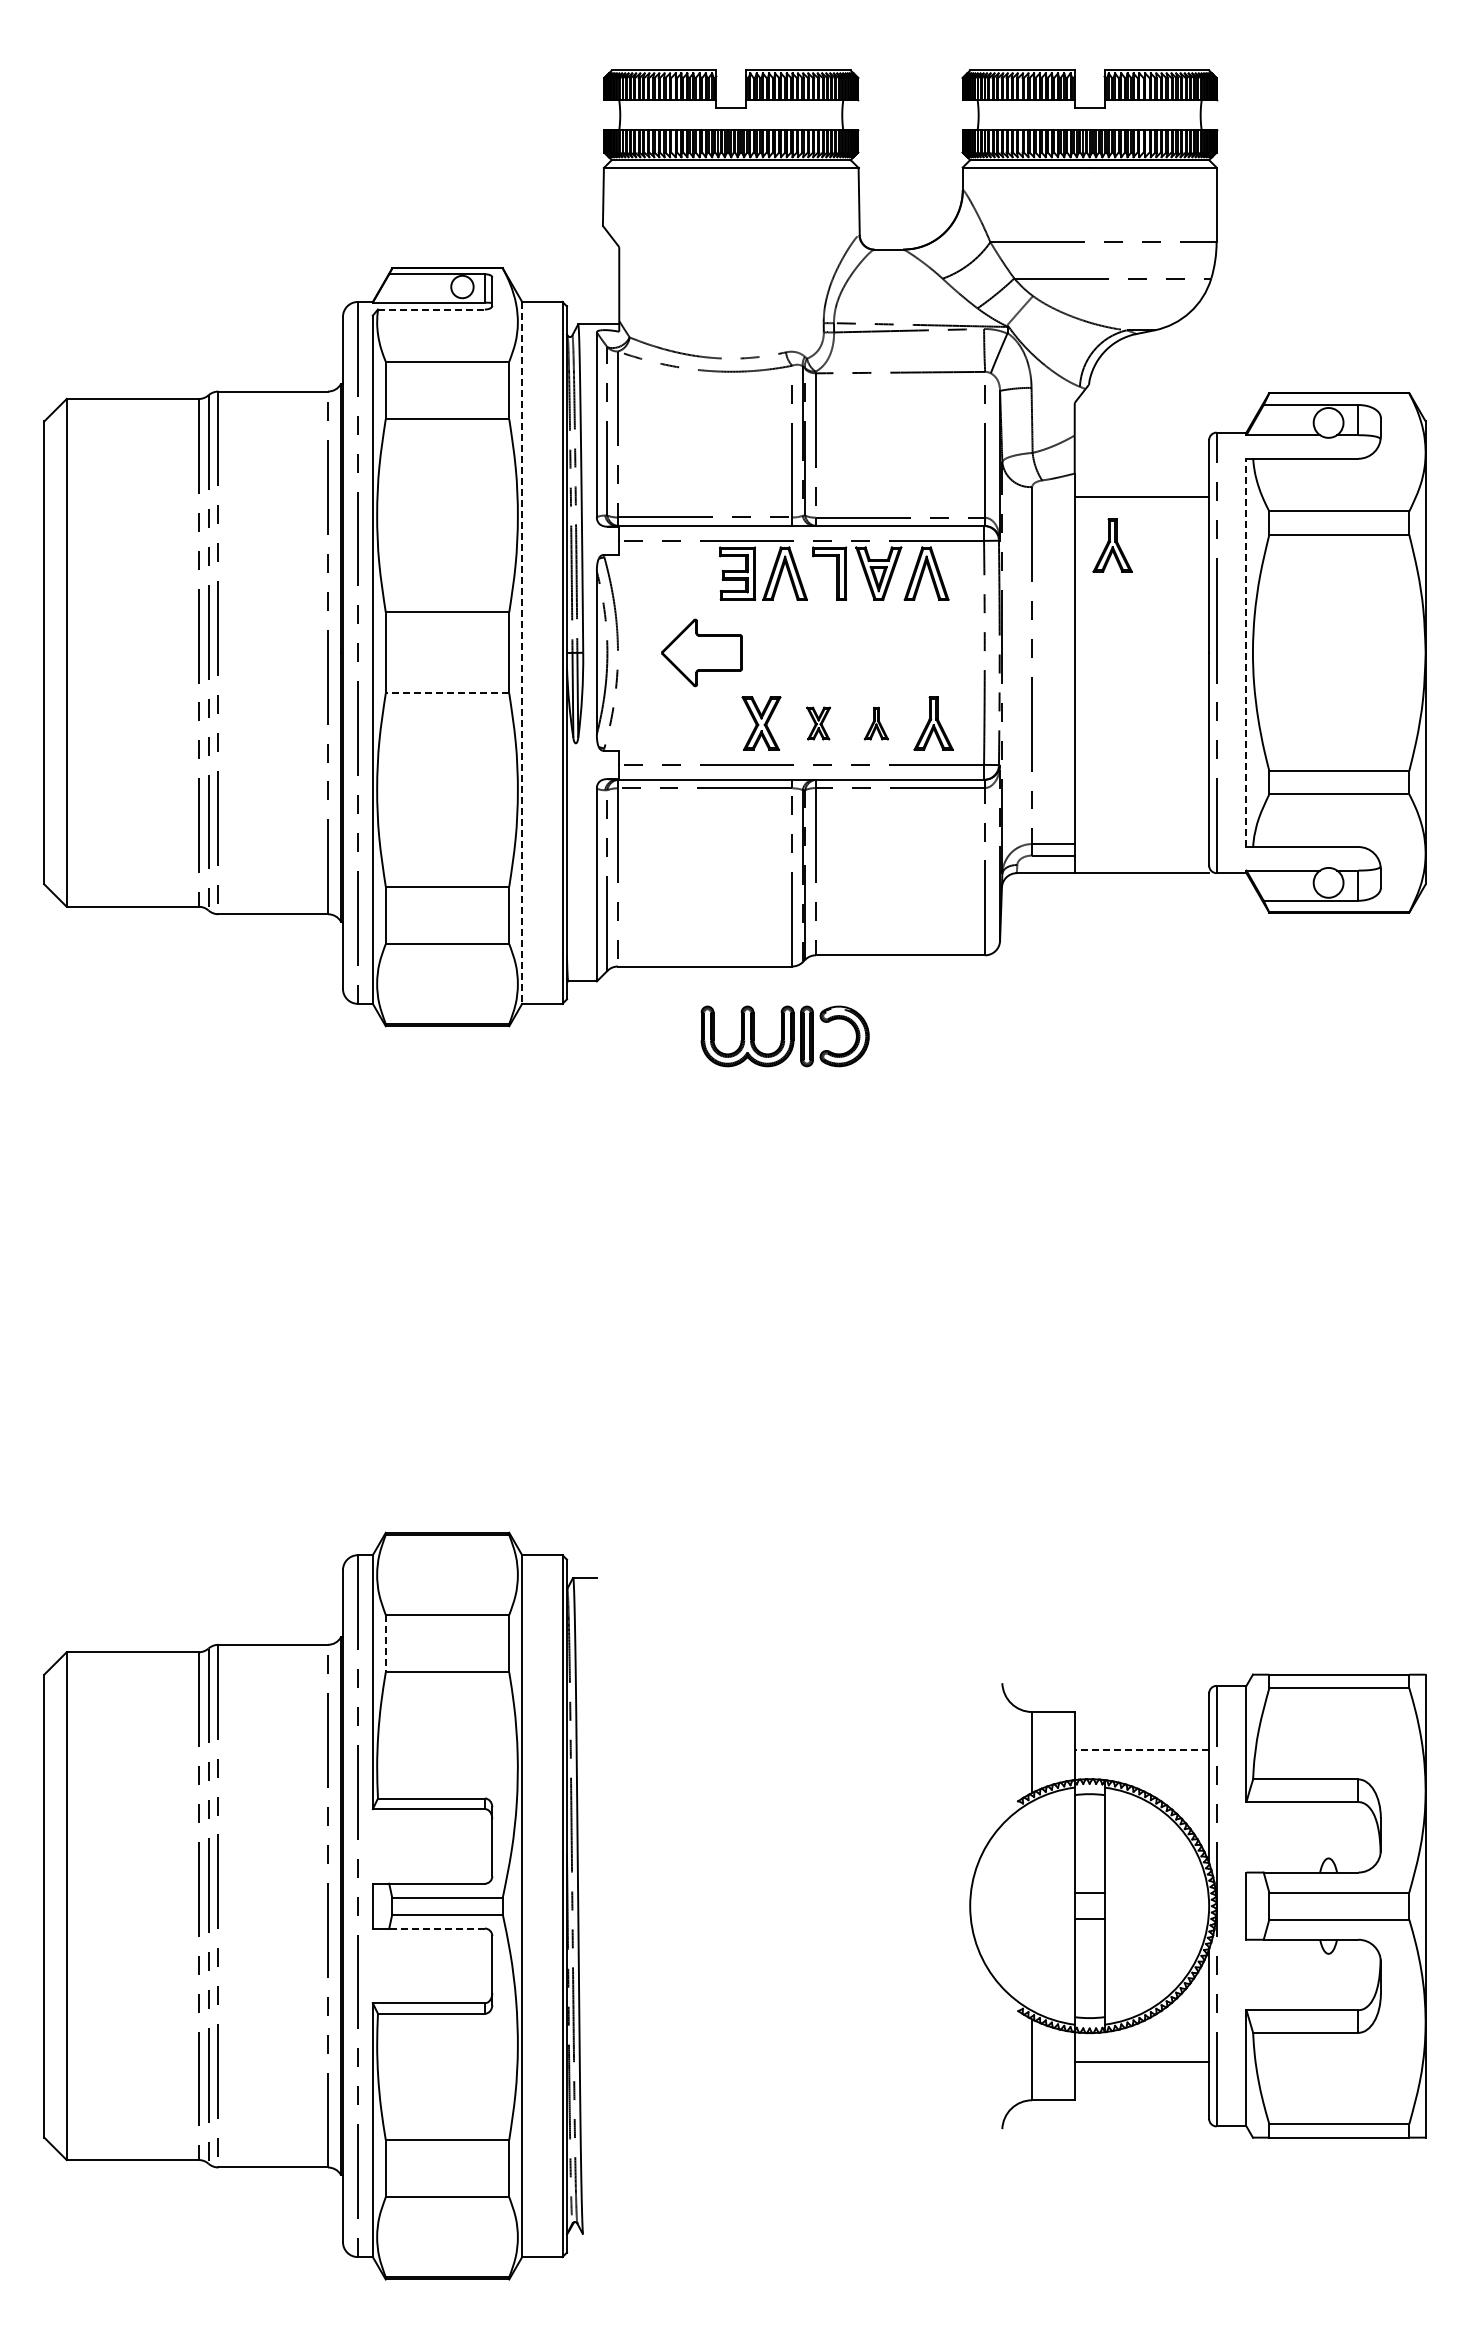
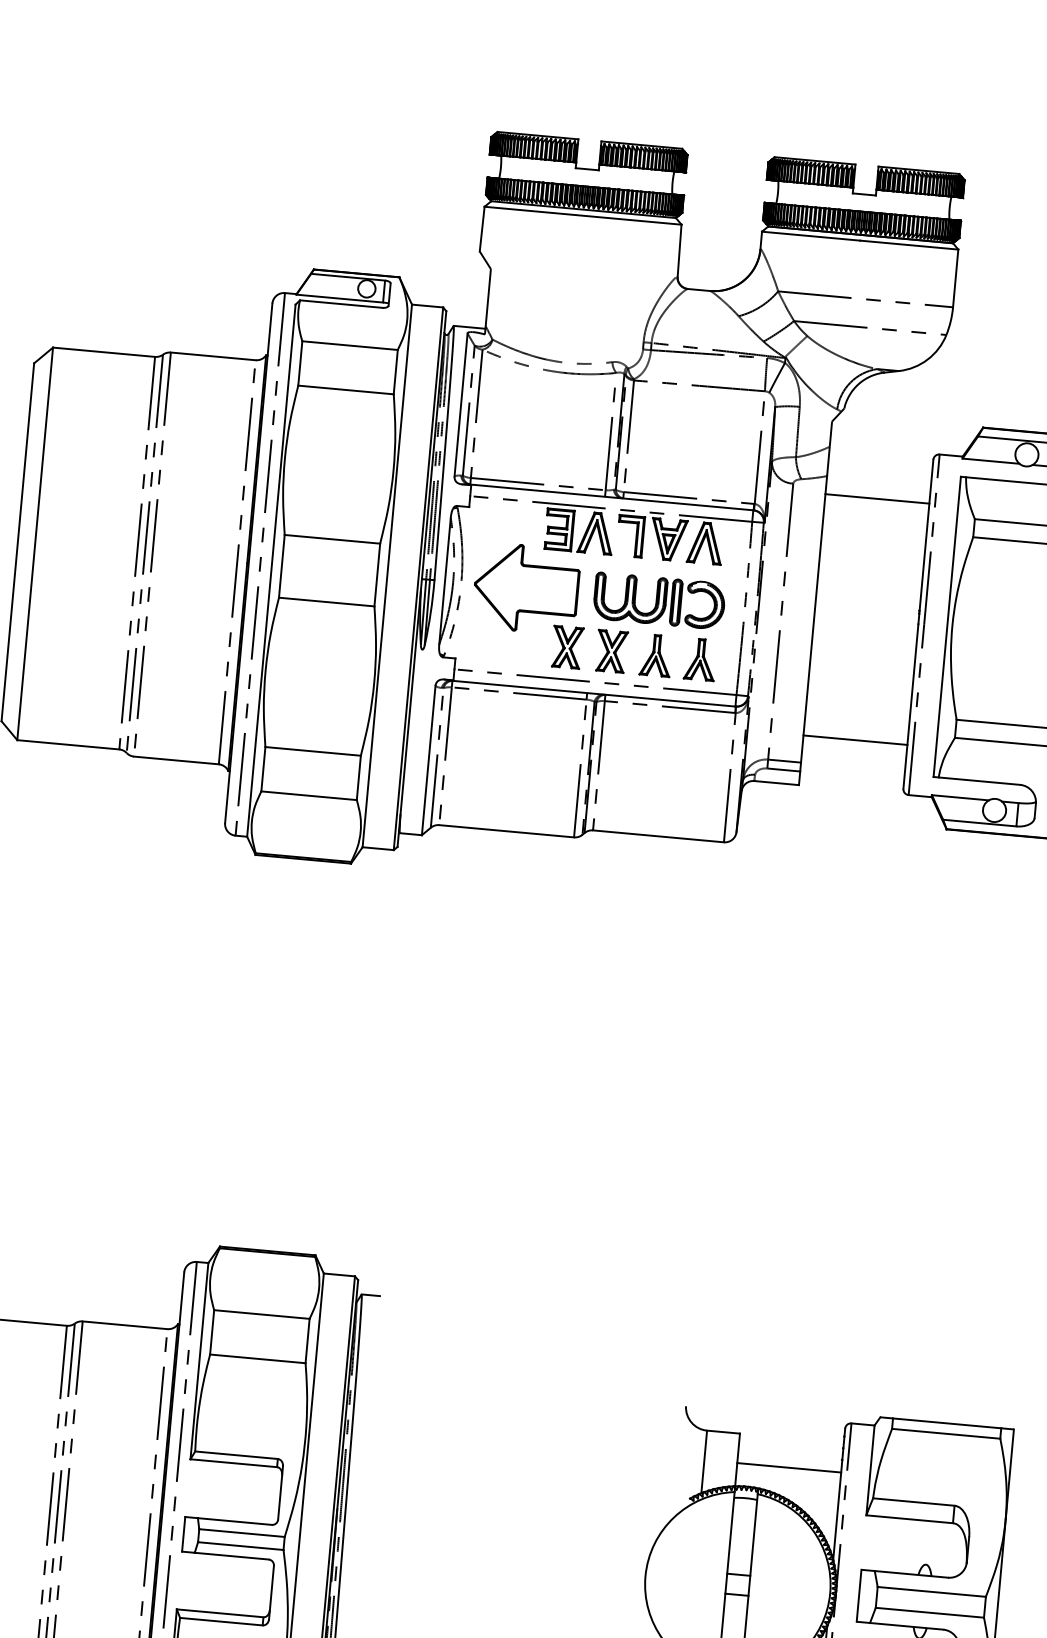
line: (431, 309) -> (341, 304), dashed -> solid
part: (1112, 545) -> (851, 534), removed
line: (522, 652) -> (387, 575), dashed -> solid
part: (701, 652) -> (525, 588), size x1.67
line: (1246, 652) -> (947, 626), dashed -> solid
line: (447, 693) -> (326, 602), dashed -> solid
part: (818, 723) -> (611, 651), size x1.67
part: (876, 723) -> (656, 655), size x1.67
line: (1141, 872) -> (855, 739), moved
part: (784, 1036) -> (658, 601), moved
line: (385, 1643) -> (211, 1332), dashed -> solid
line: (1141, 1750) -> (788, 1468), dashed -> solid
line: (437, 1928) -> (232, 1556), dashed -> solid

